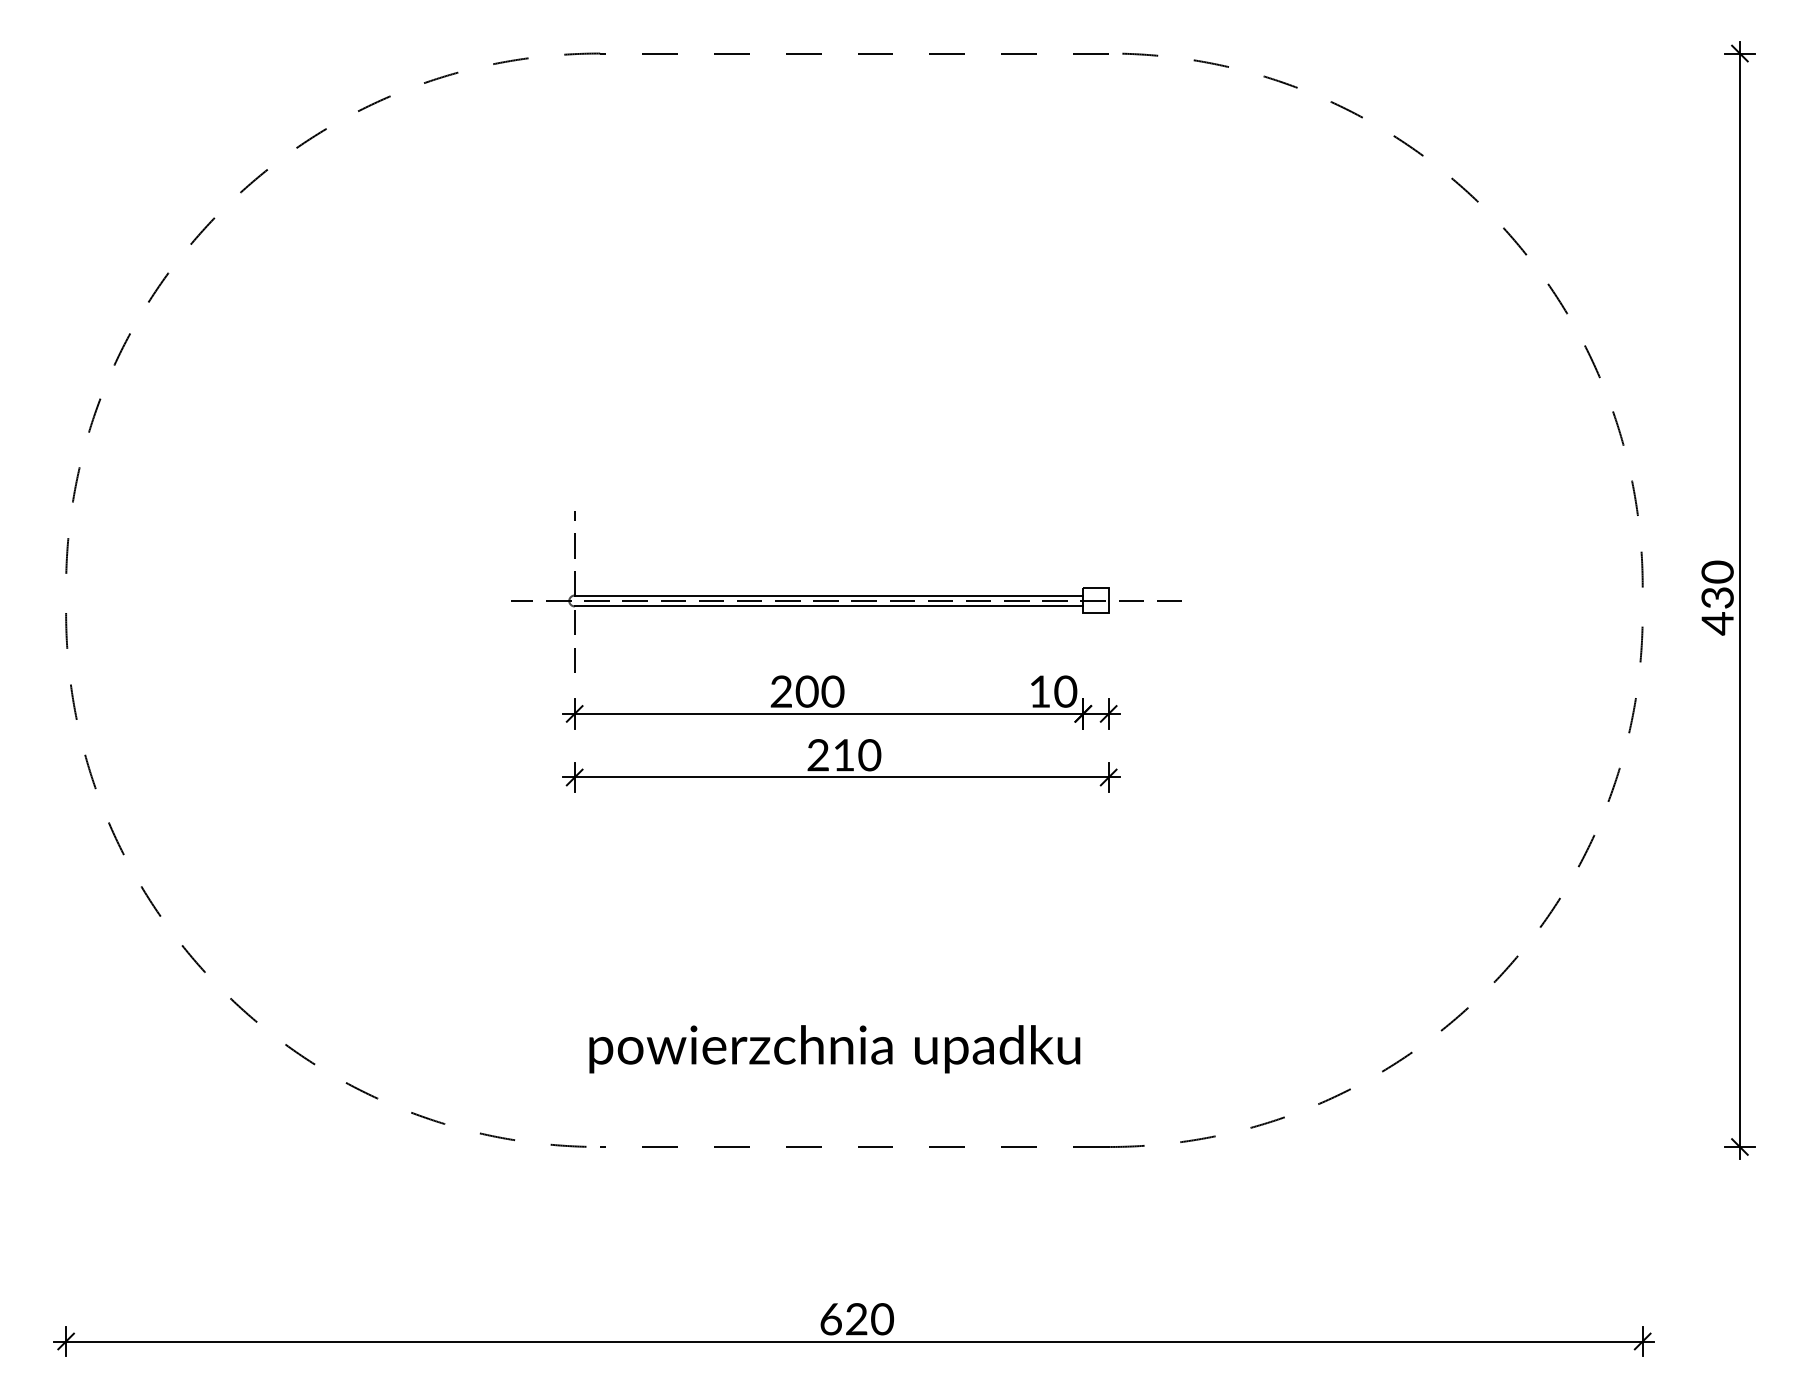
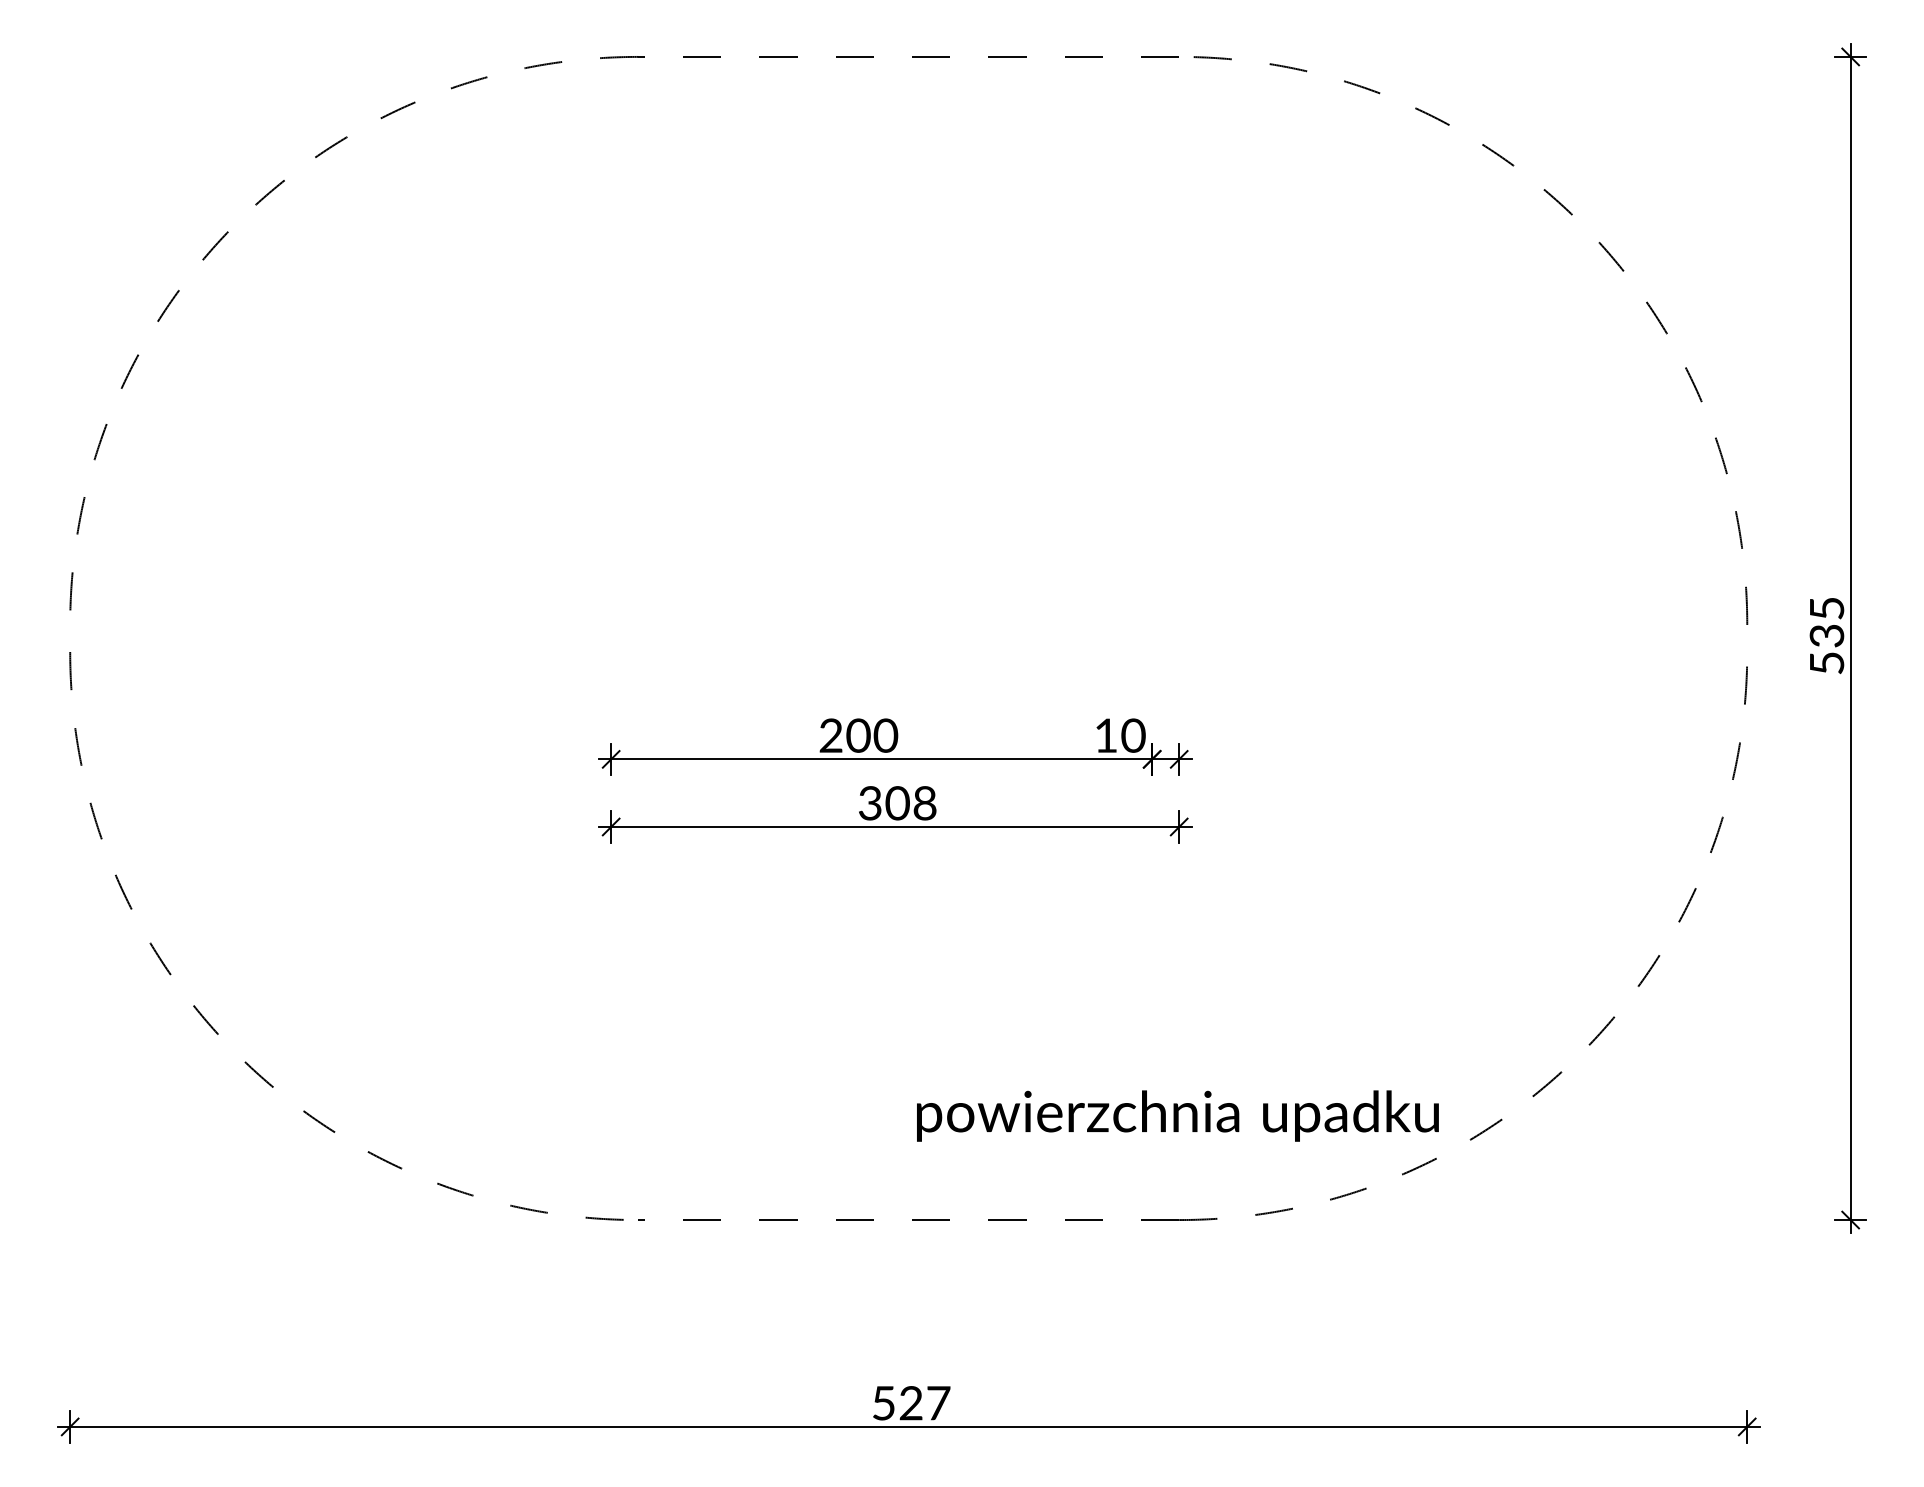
part: (846, 591) -> (900, 629), removed
text: (1717, 598) -> (1826, 636), 430 -> 535
text: (844, 755) -> (898, 803), 210 -> 308
text: (834, 1048) -> (1177, 1115), moved
text: (857, 1319) -> (911, 1403), 620 -> 527

